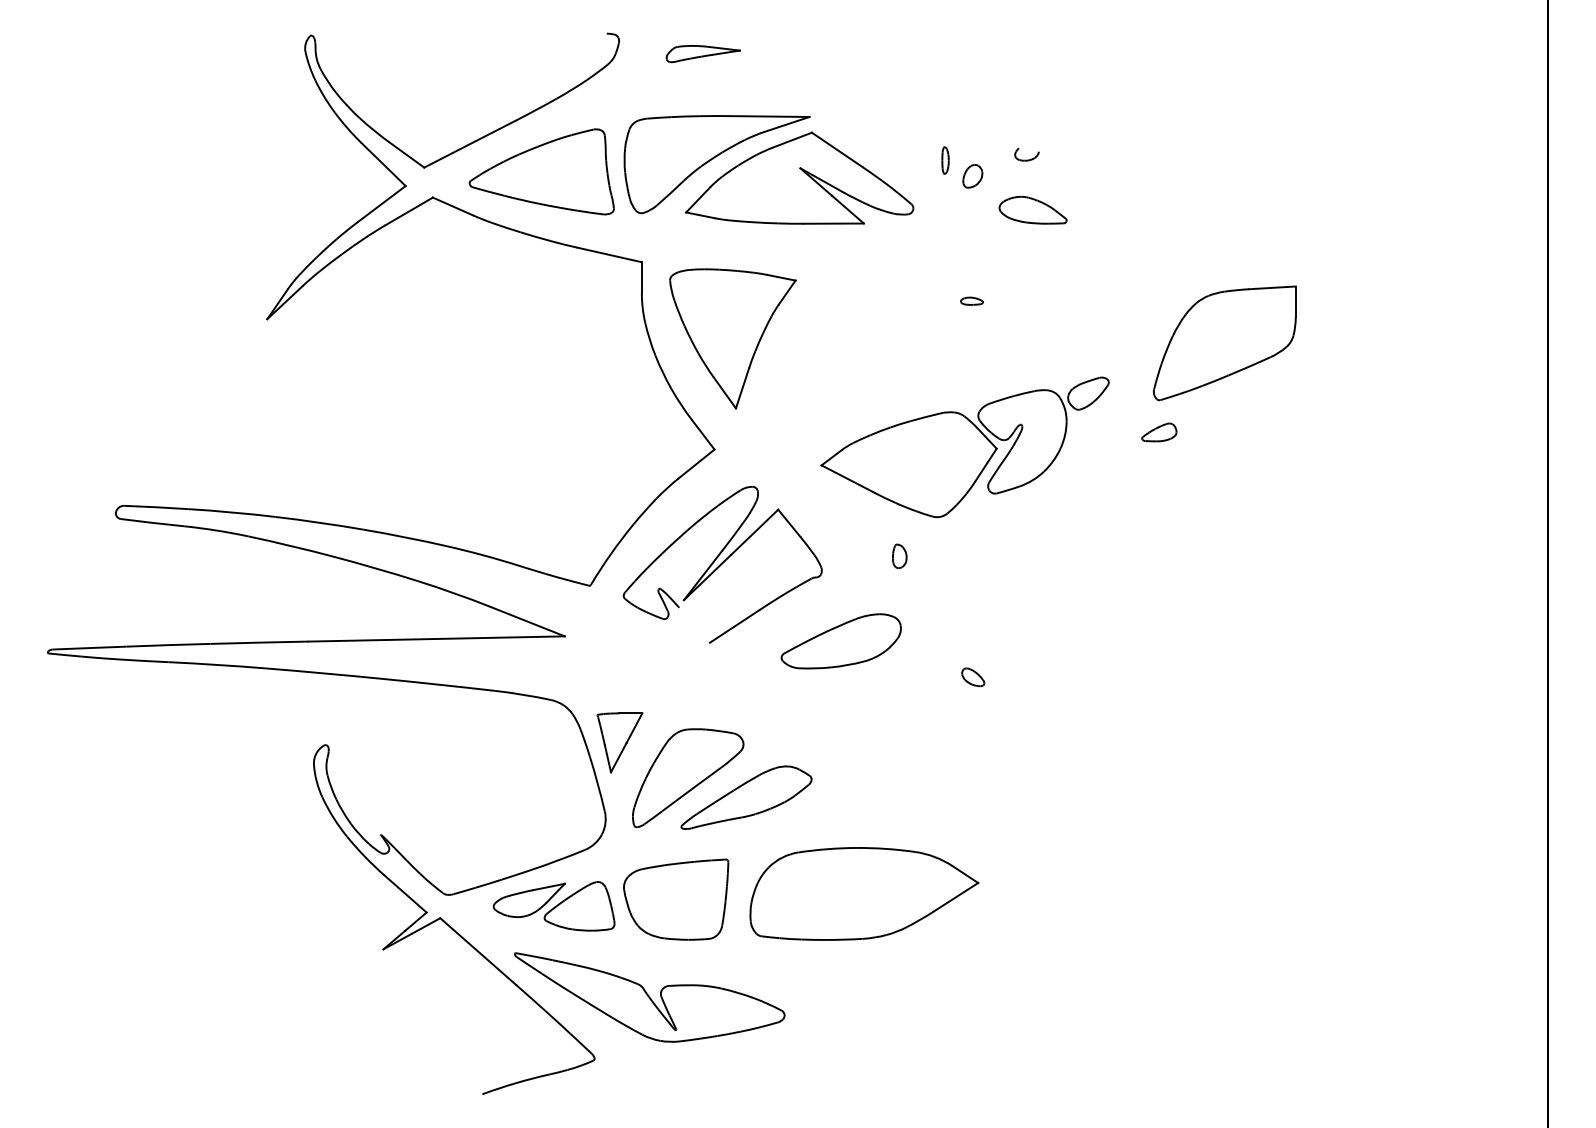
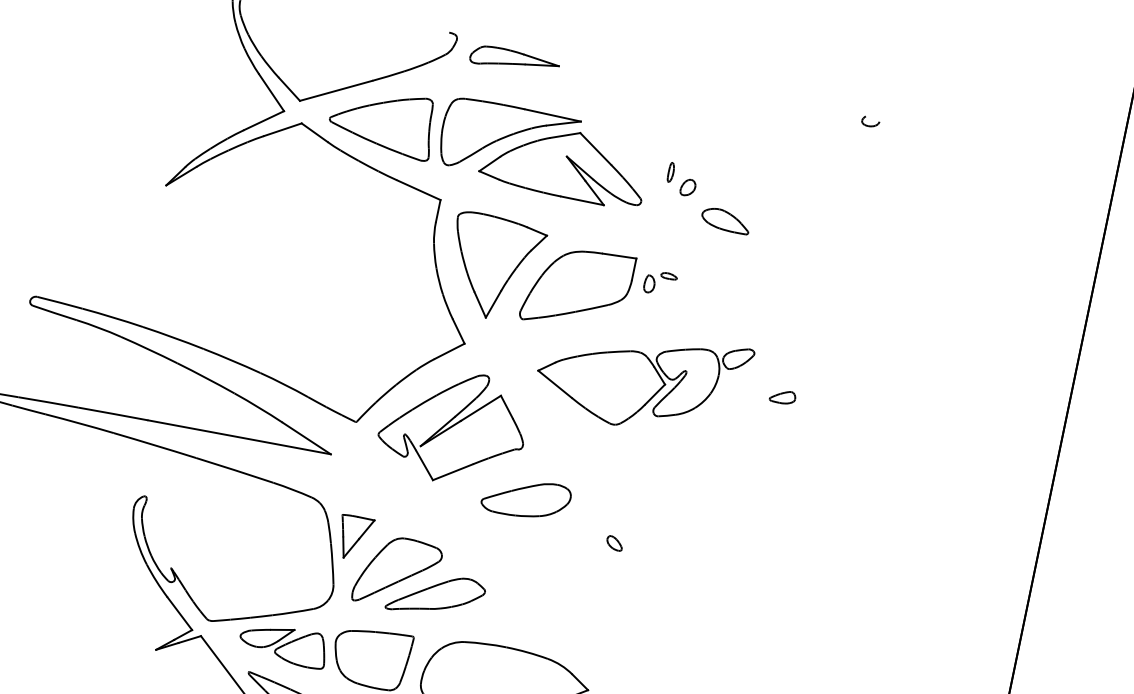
part: (703, 53) -> (514, 60), size x1.67
part: (1026, 154) -> (870, 121), moved
part: (1224, 343) -> (577, 288), moved
part: (899, 555) -> (649, 283), moved
line: (694, 624) -> (424, 464), added

